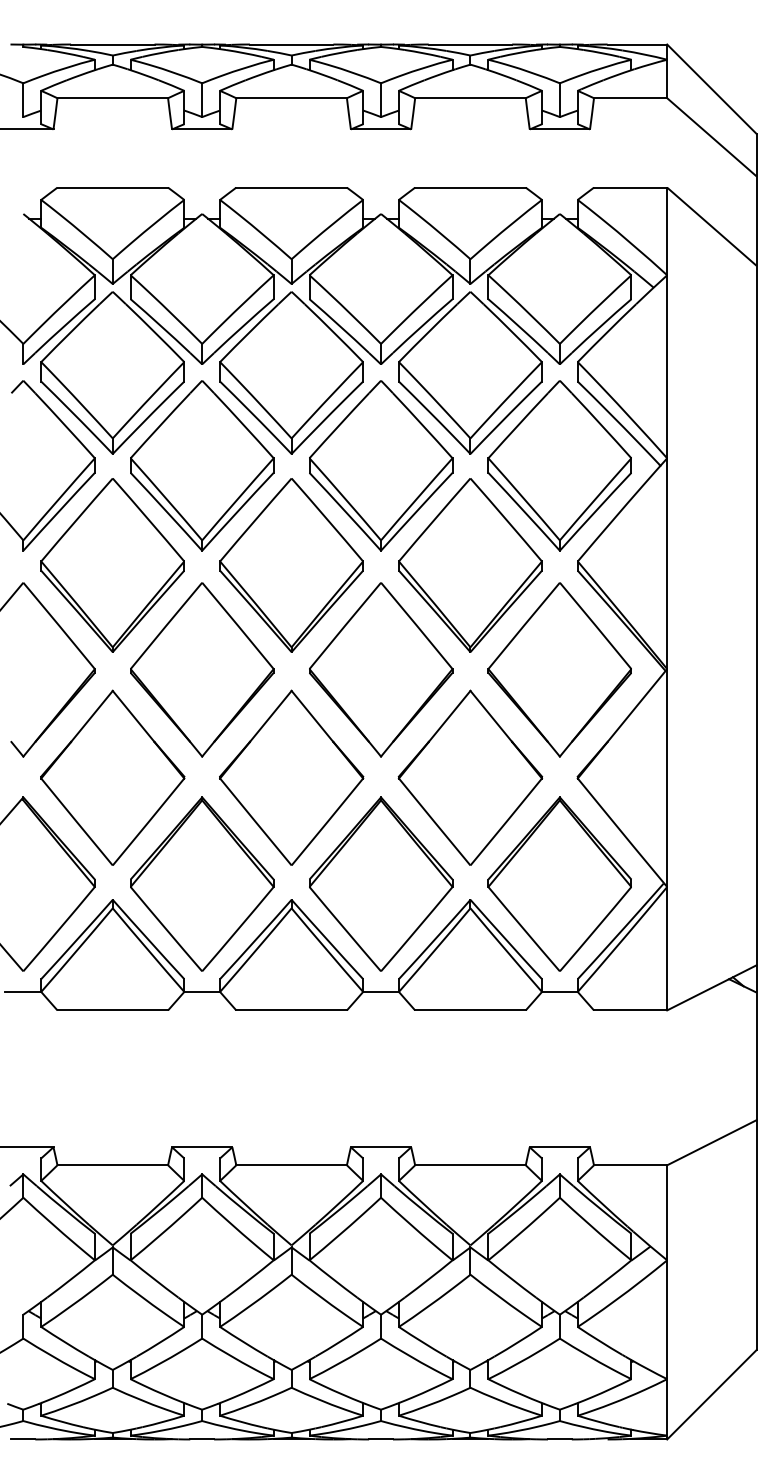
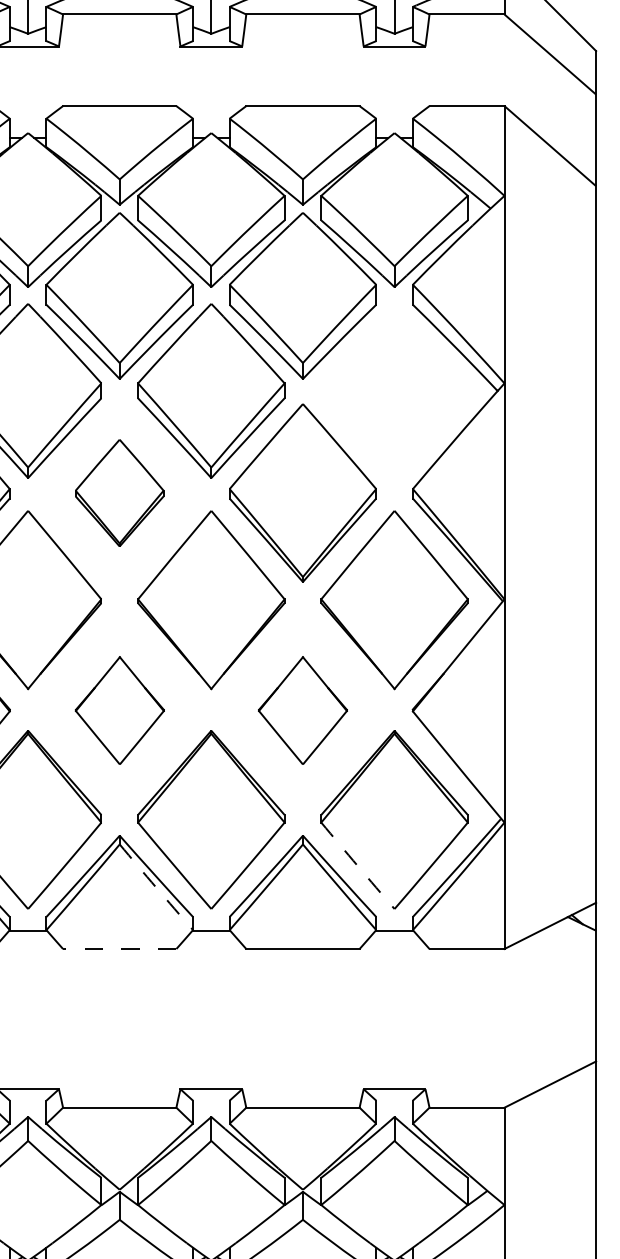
part: (559, 465) -> (394, 390), removed
part: (291, 565) -> (119, 493), size x0.6
part: (291, 777) -> (119, 710), size x0.6
part: (470, 777) -> (302, 710), size x0.6
arc: (523, 929) -> (357, 866), solid -> dashed
arc: (327, 950) -> (156, 887), solid -> dashed
line: (291, 1010) -> (119, 949), solid -> dashed

